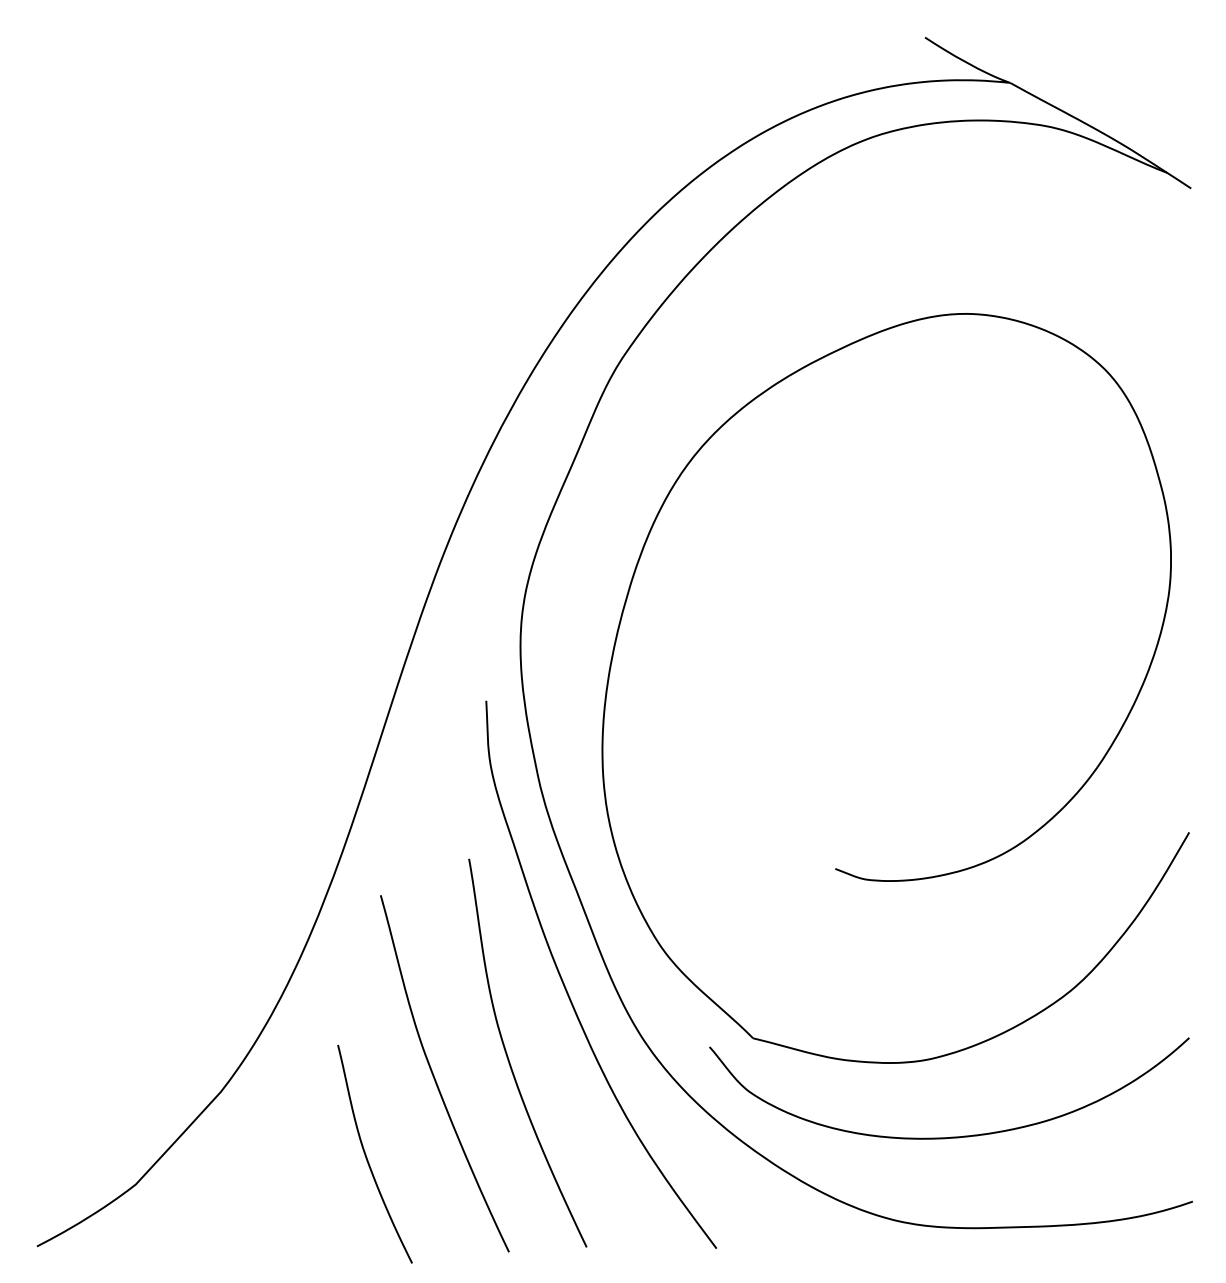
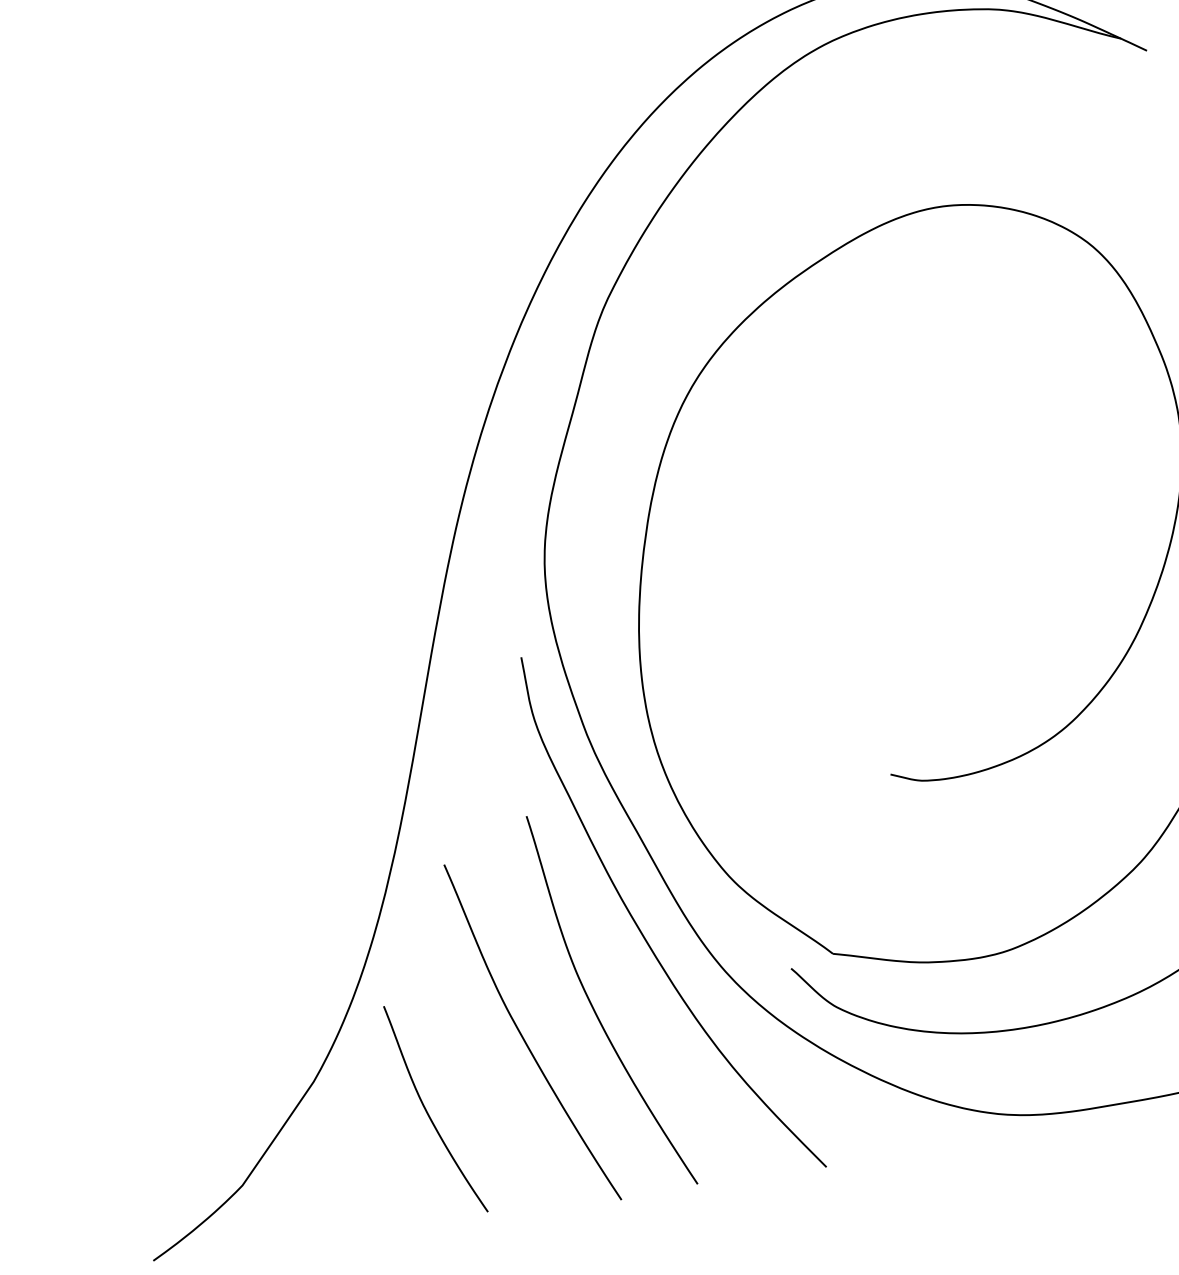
curve: (366, 1154) -> (427, 1110), moved

